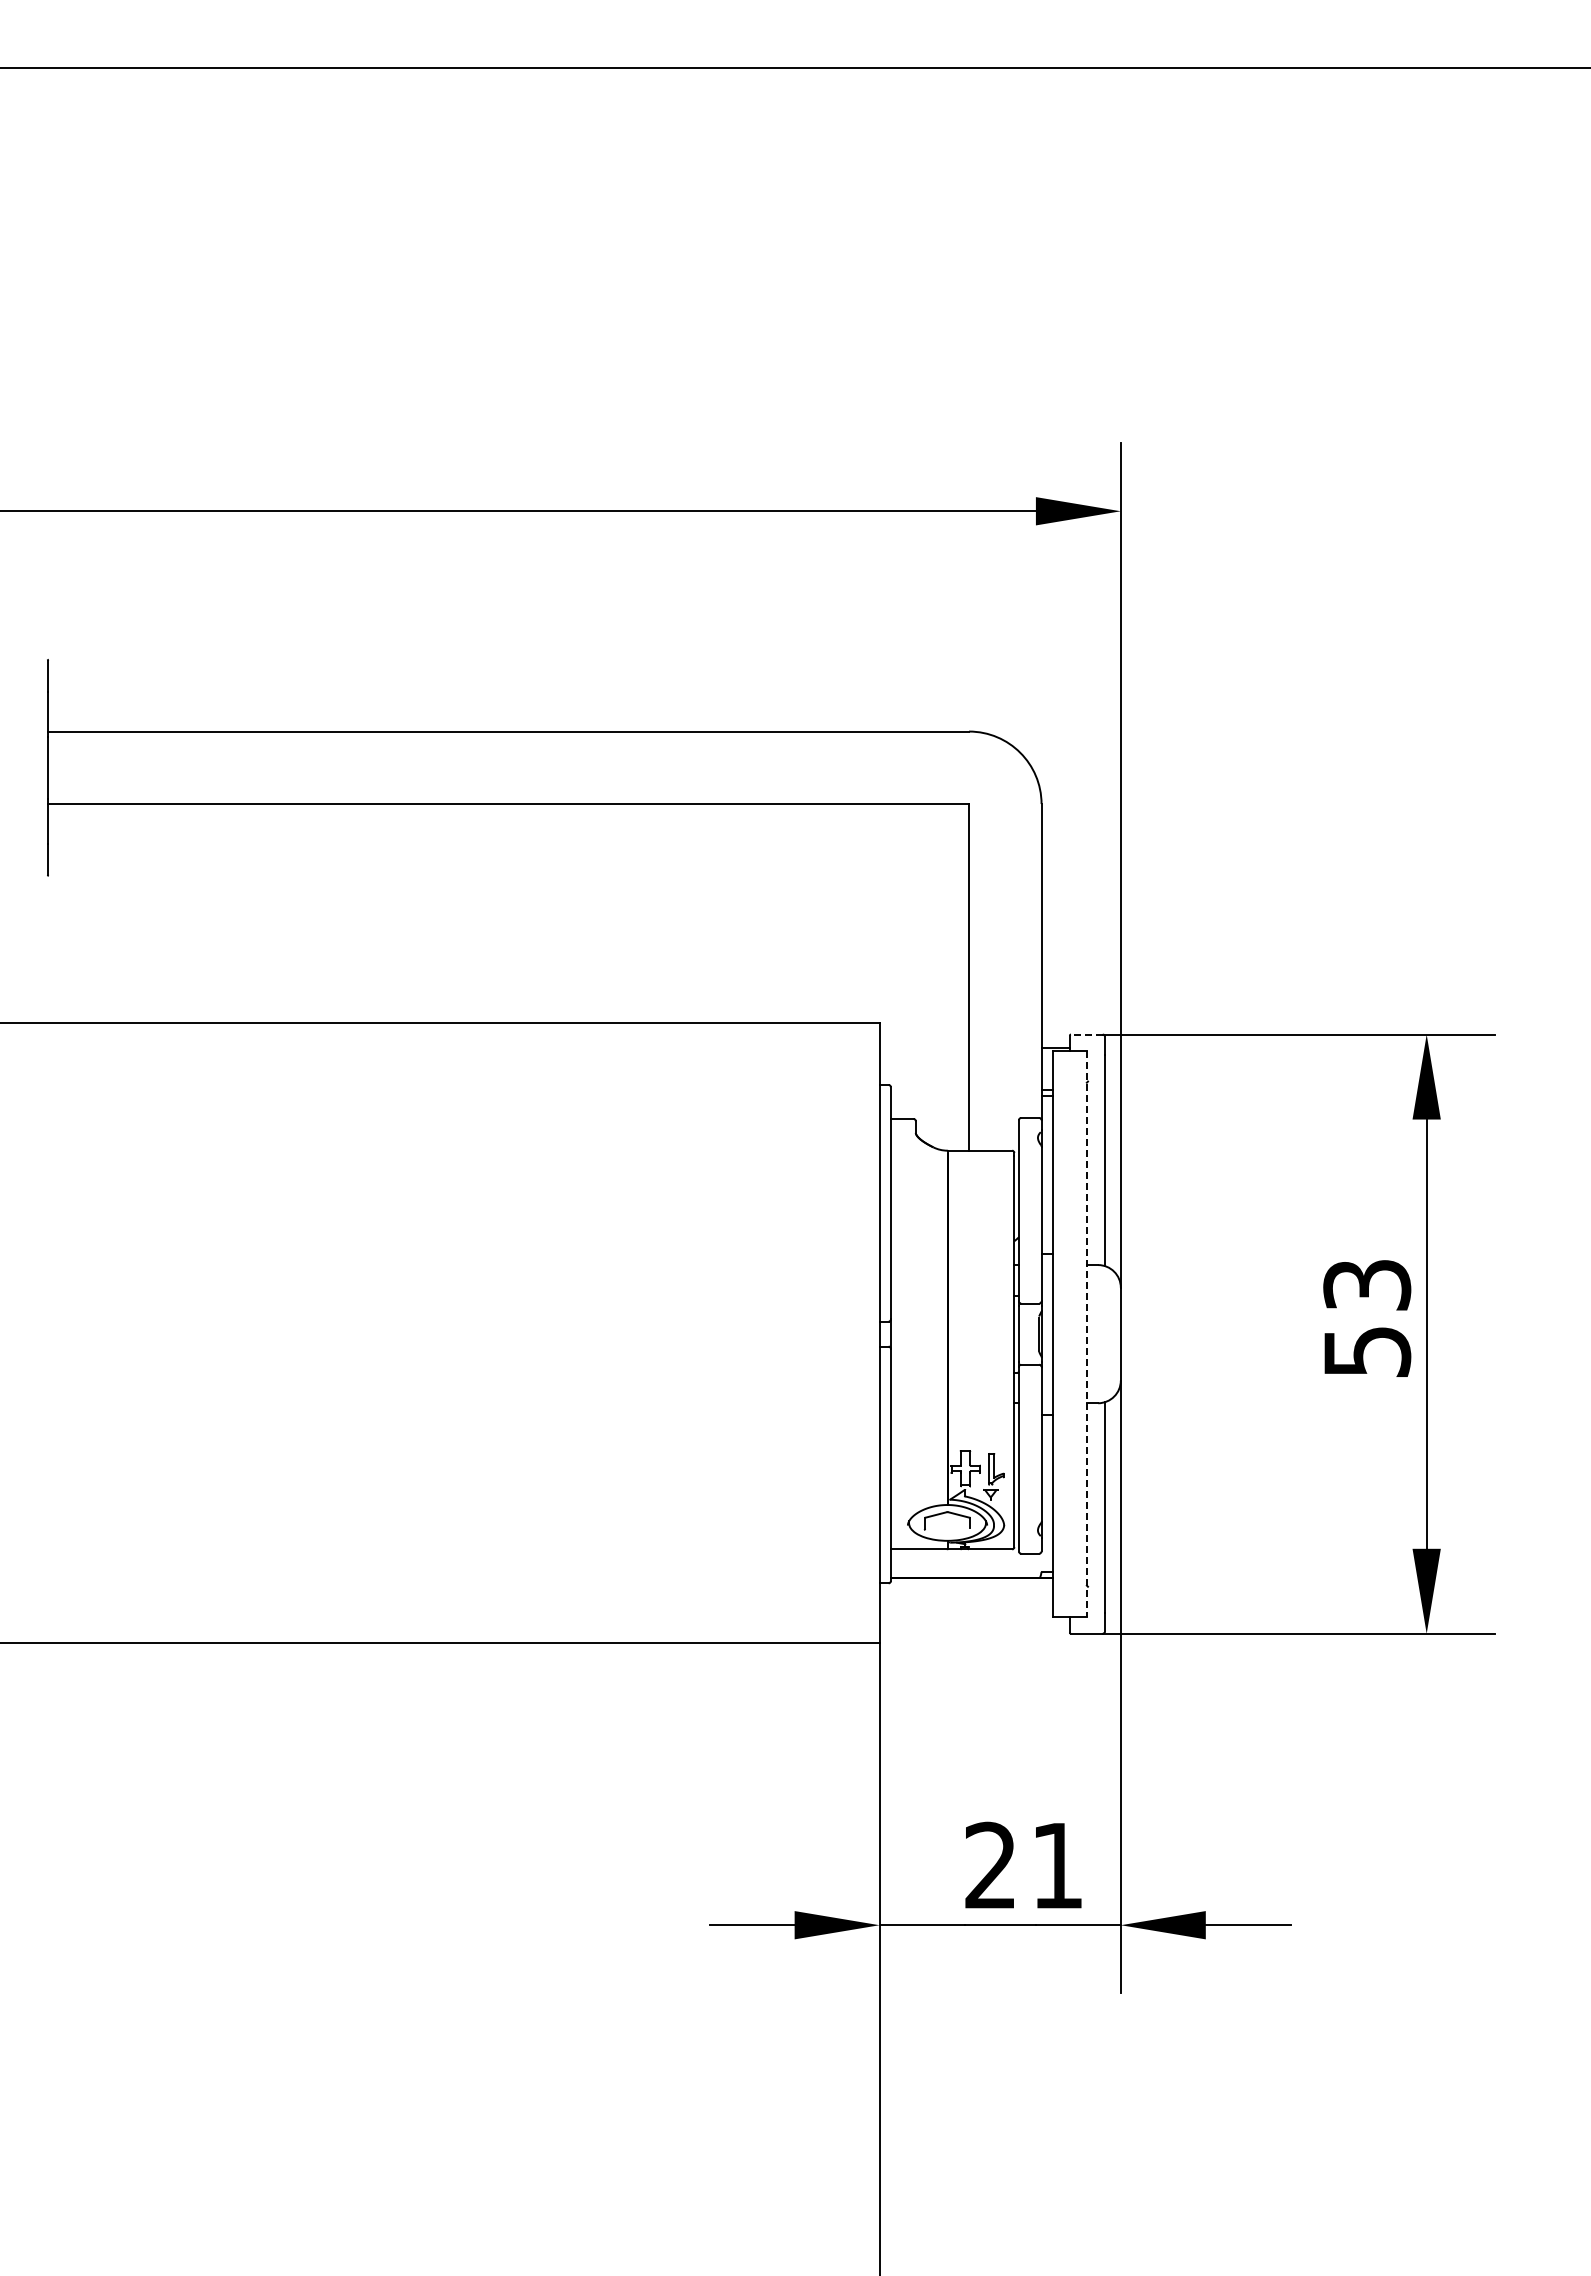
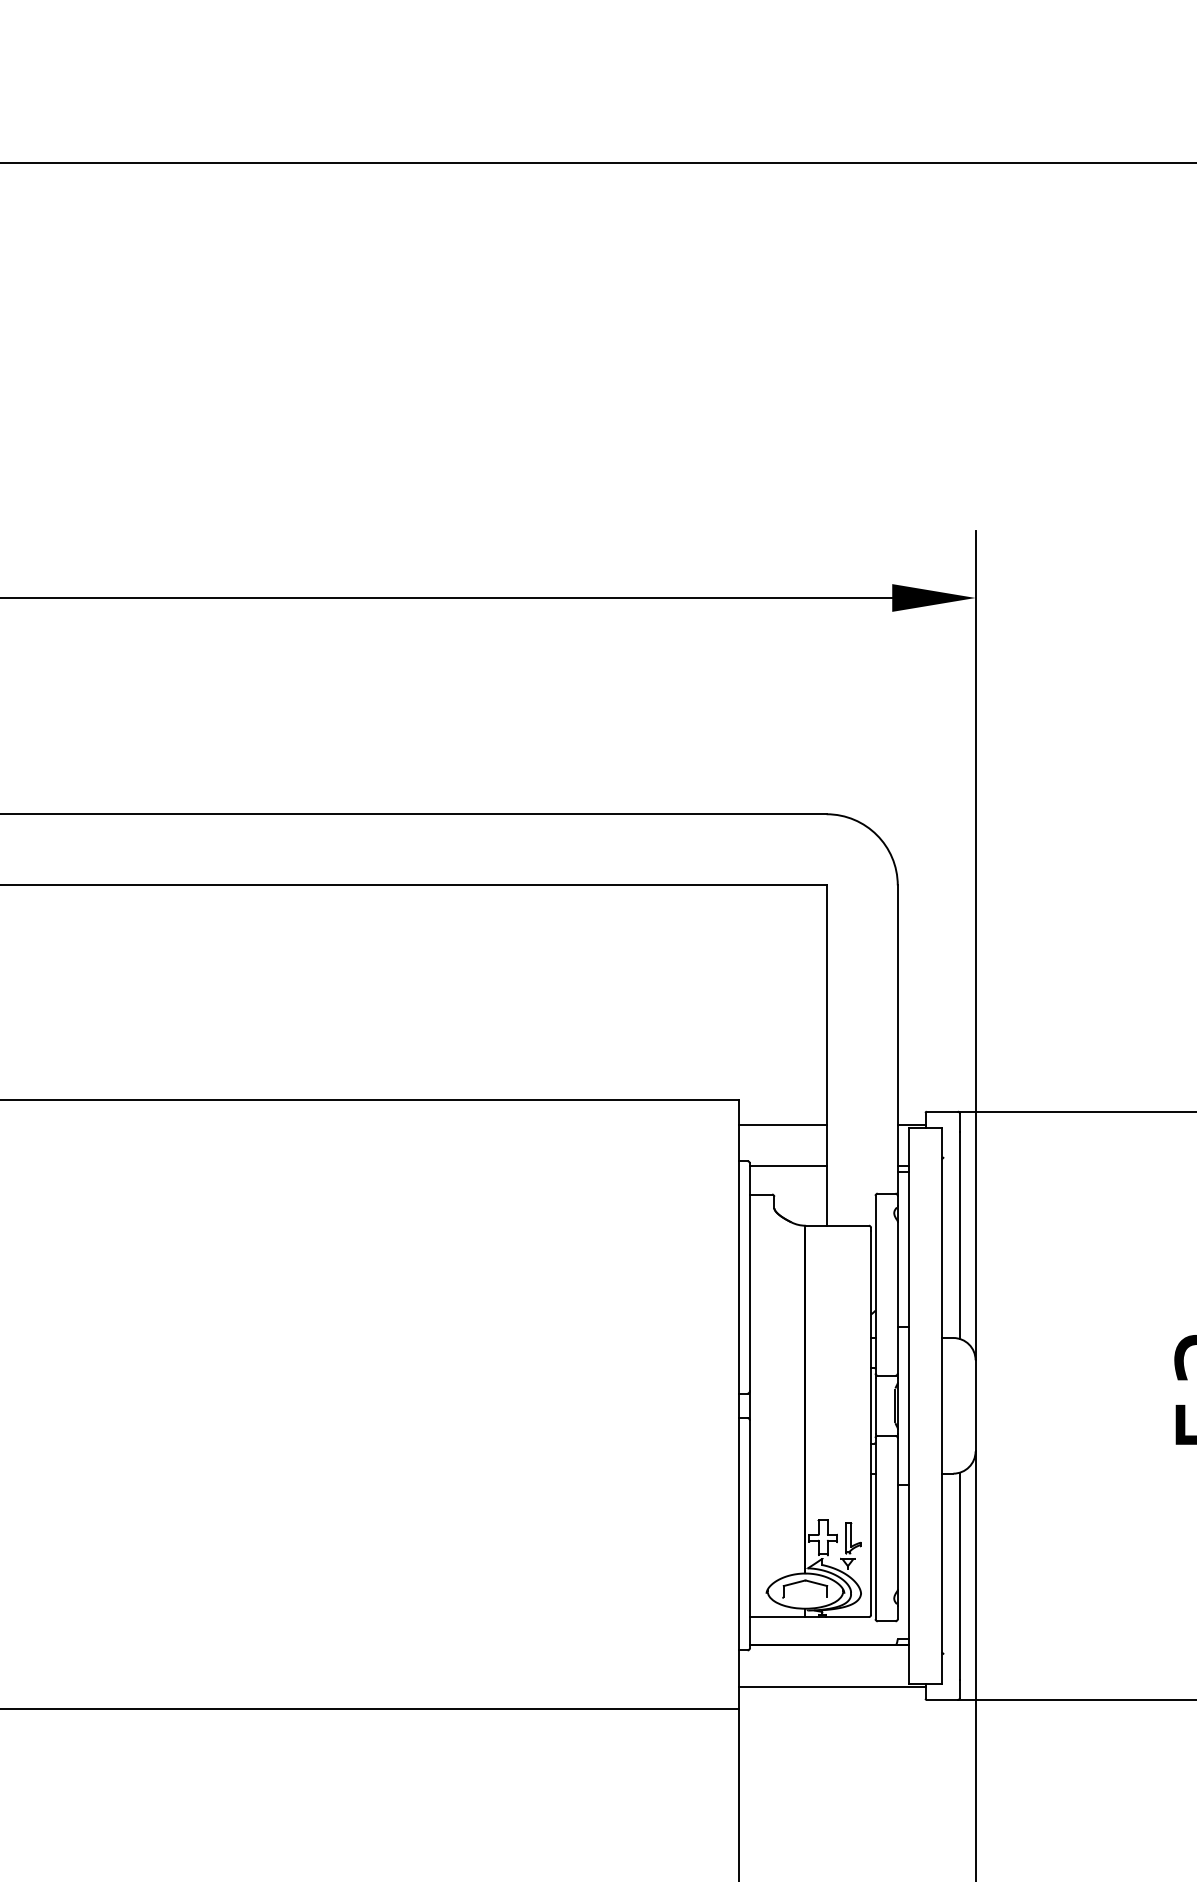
line: (1086, 1034) -> (941, 1111), dashed -> solid
line: (924, 1048) -> (782, 1125), added
line: (929, 1090) -> (787, 1166), added
line: (1086, 1334) -> (941, 1406), dashed -> solid
line: (974, 1620) -> (831, 1686), added

